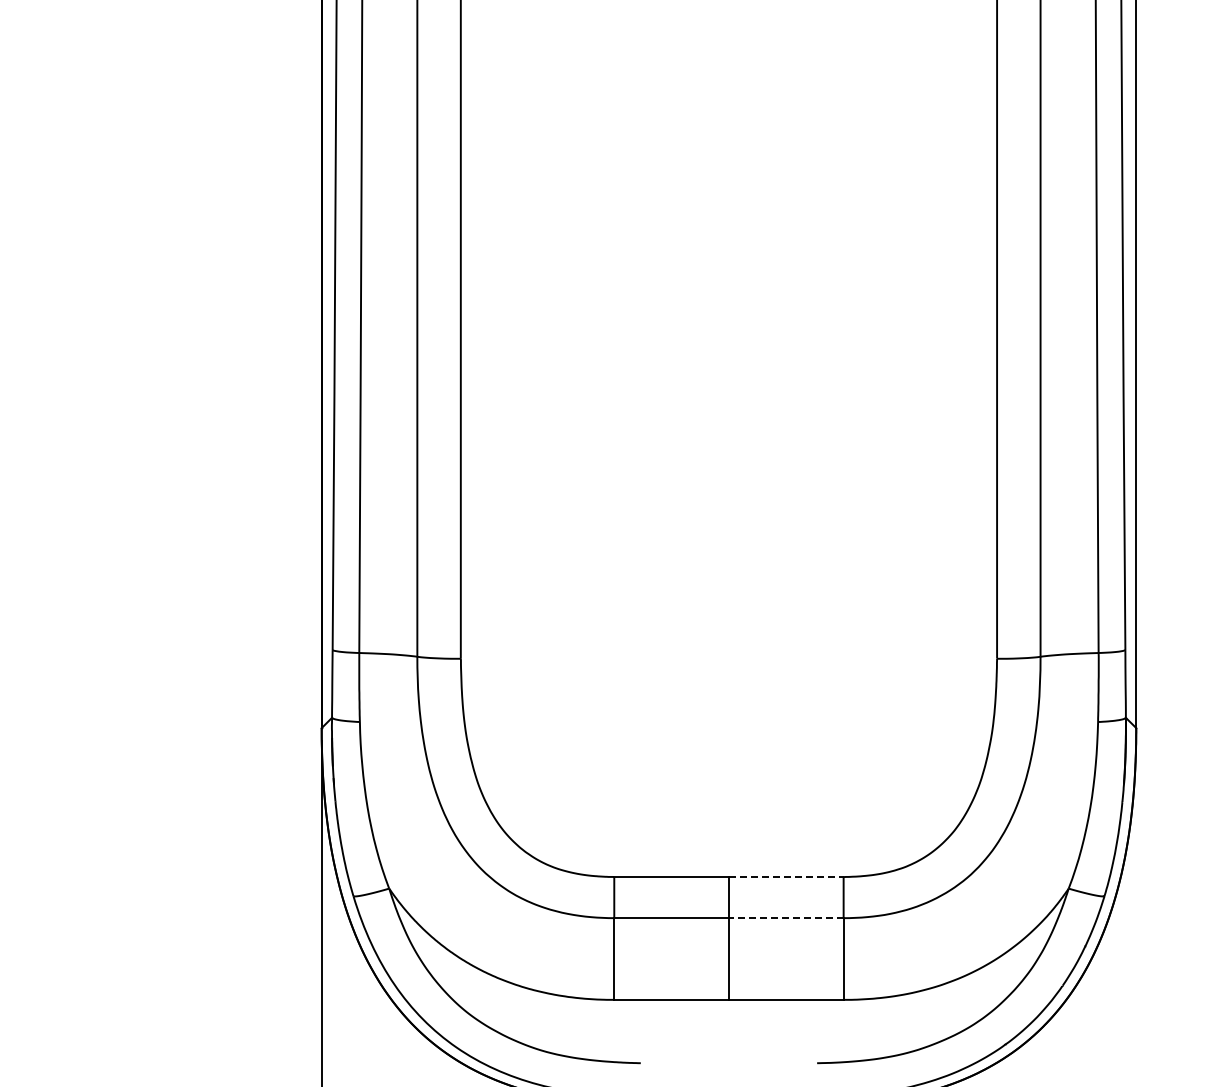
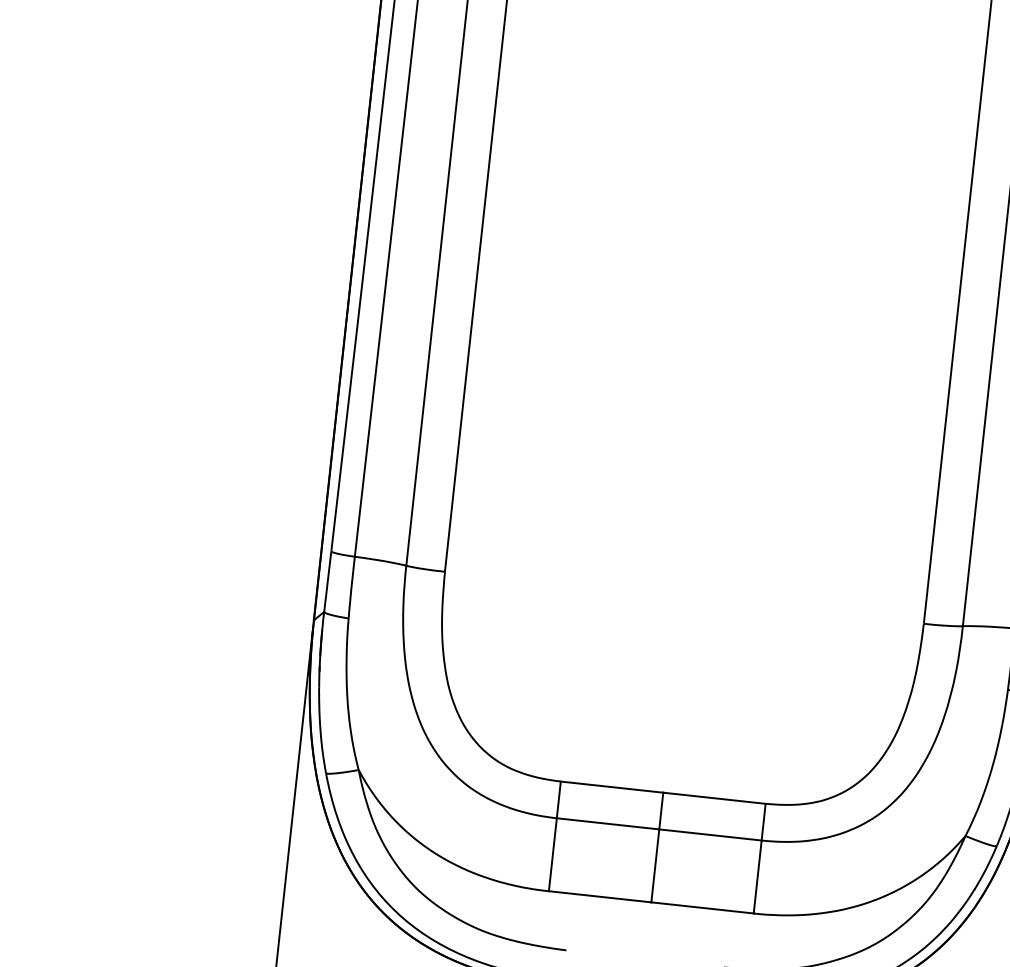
line: (786, 877) -> (714, 798), dashed -> solid
line: (785, 918) -> (709, 835), dashed -> solid

